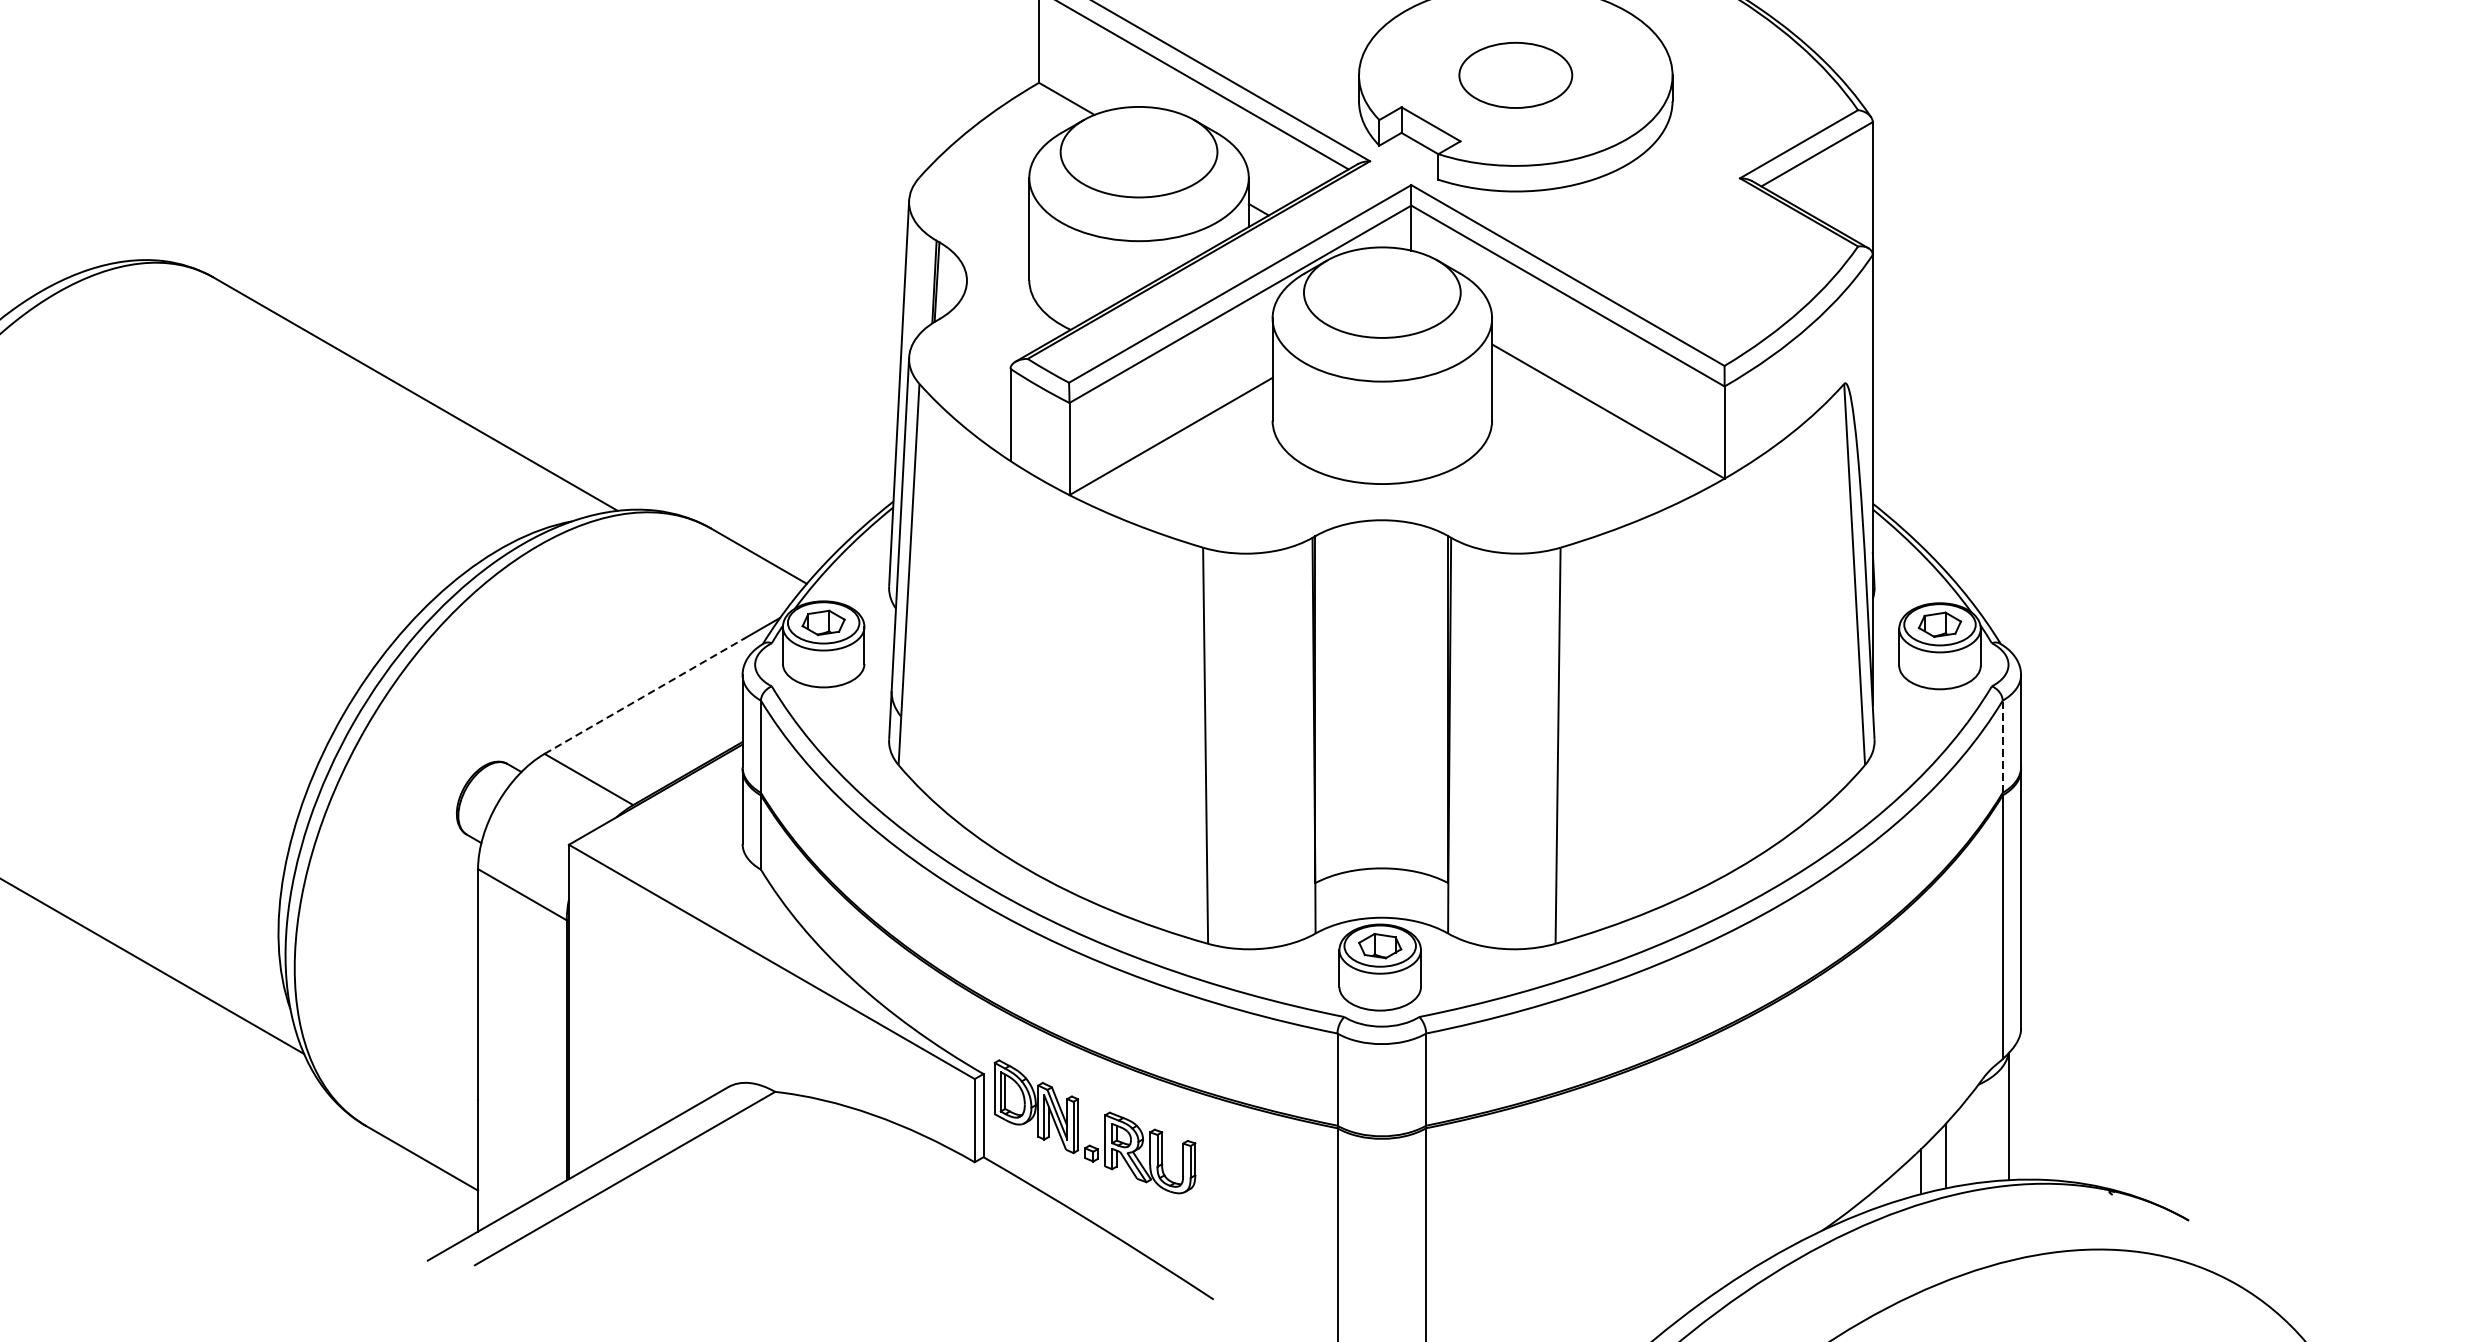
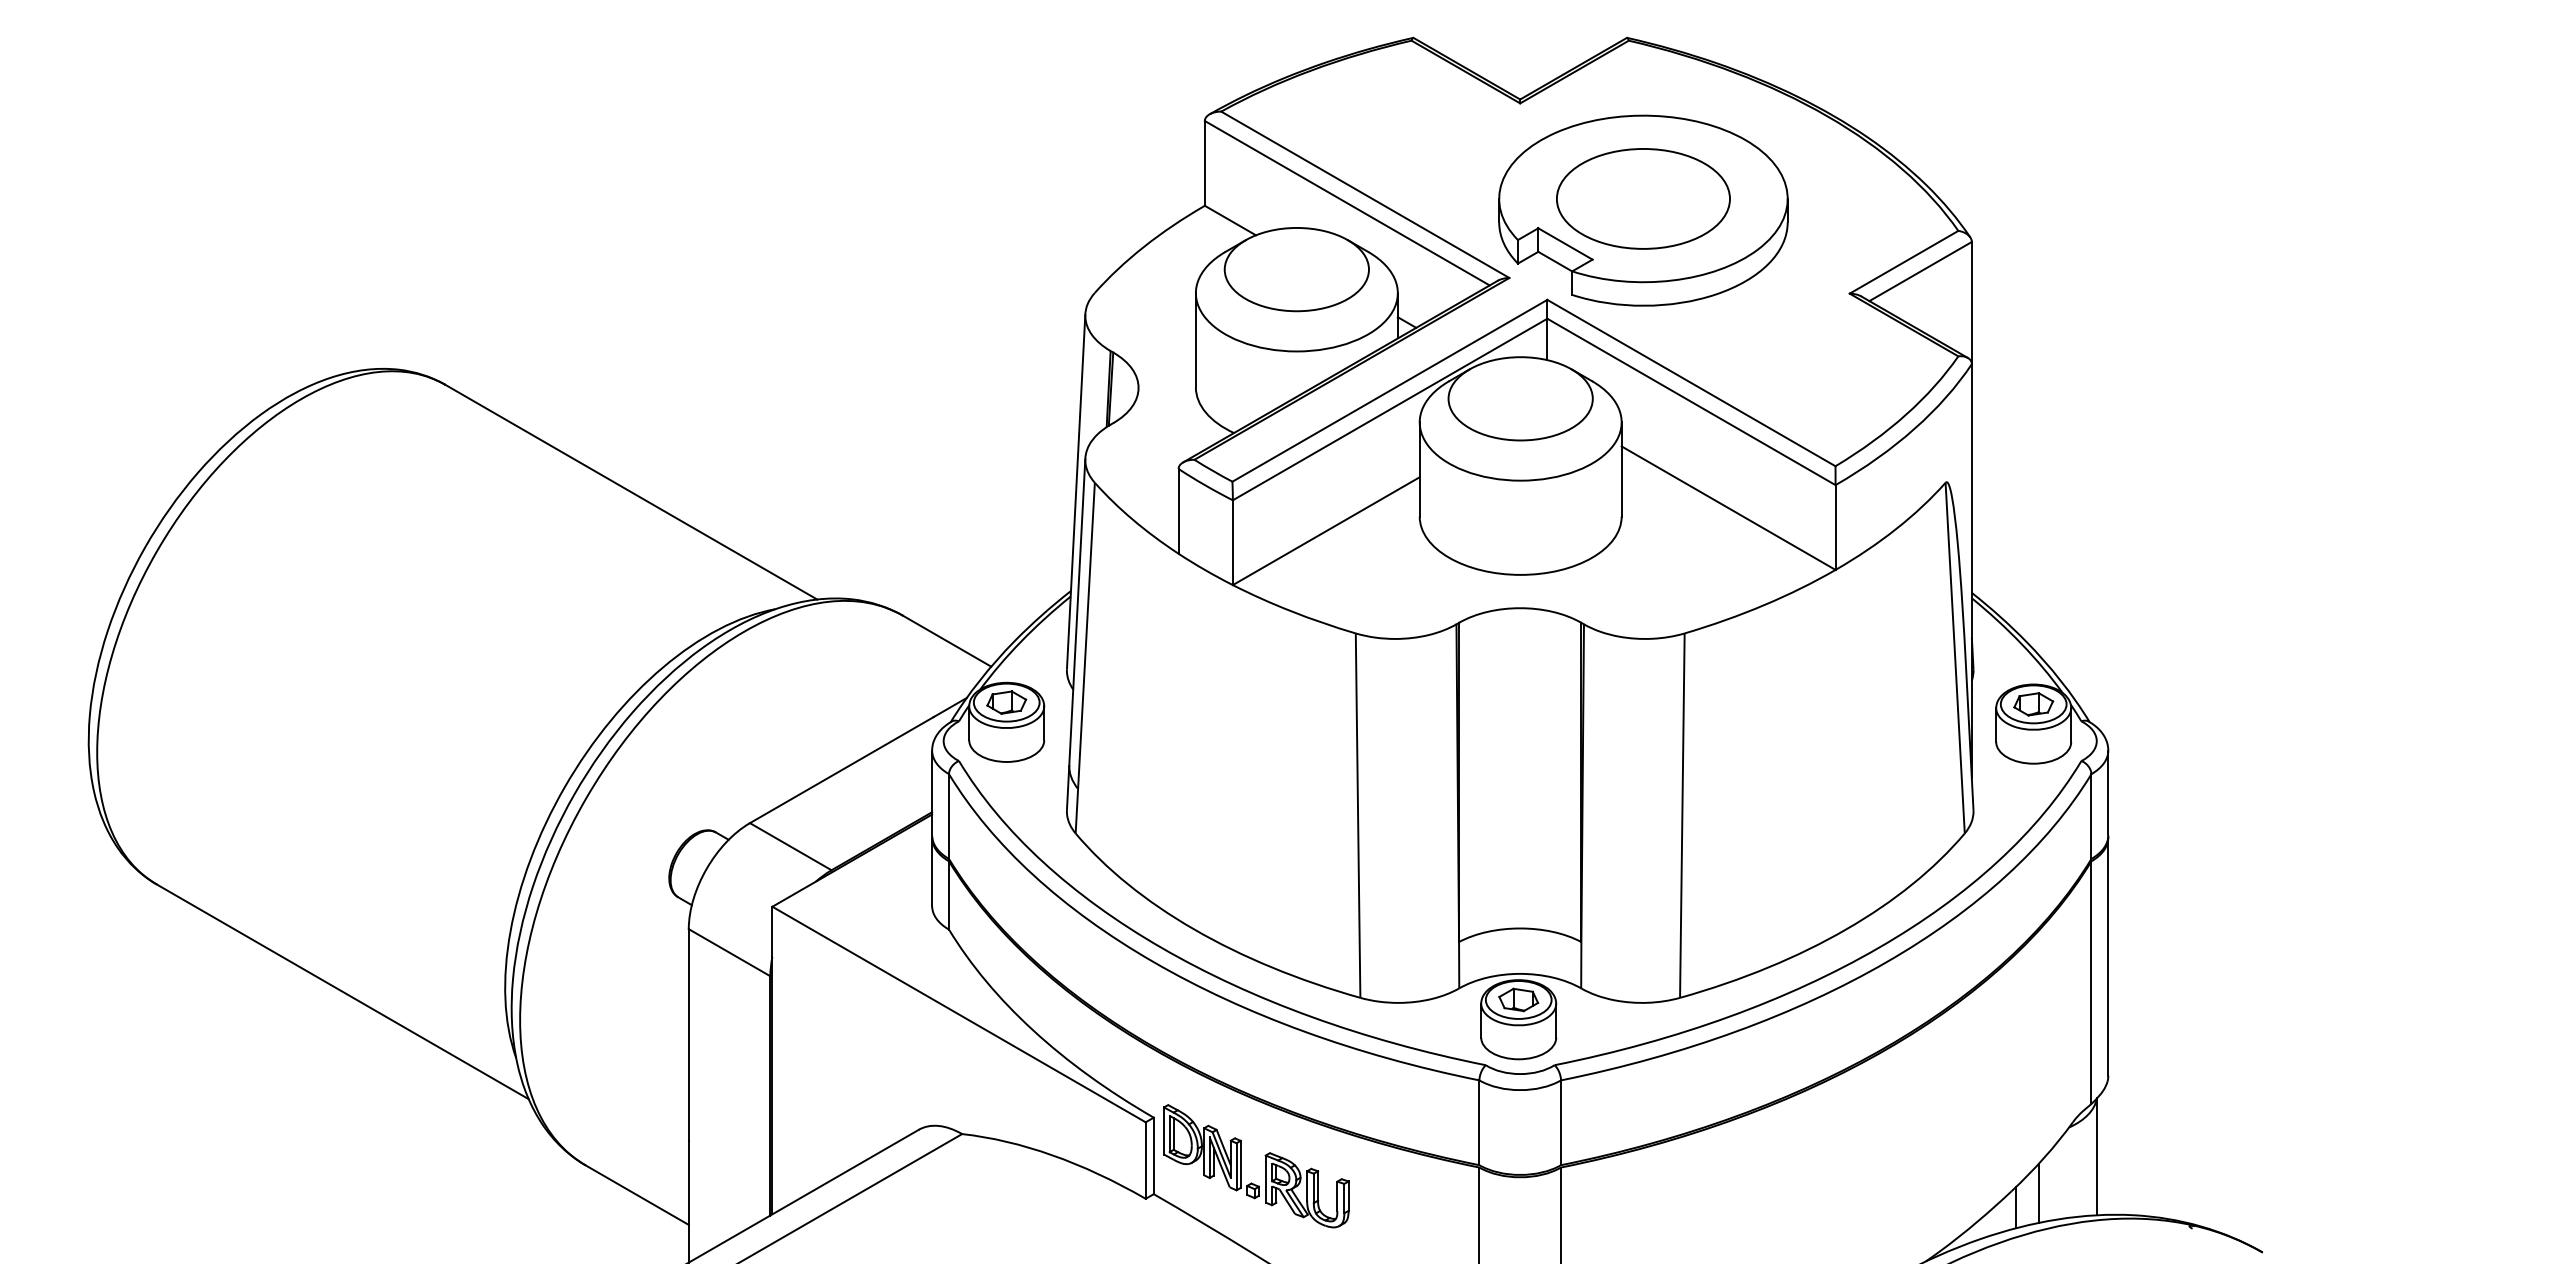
part: (1515, 74) -> (1643, 198), size x1.67
line: (644, 696) -> (841, 770), dashed -> solid
line: (2002, 746) -> (2091, 816), dashed -> solid

